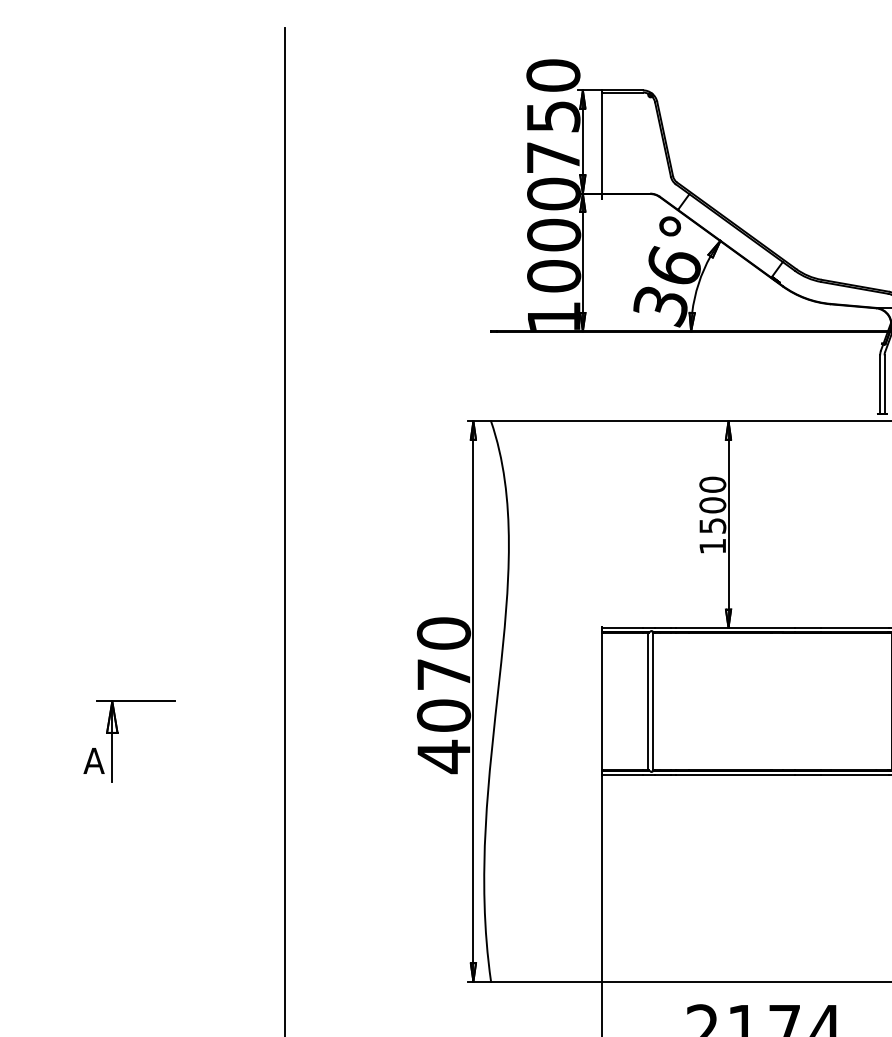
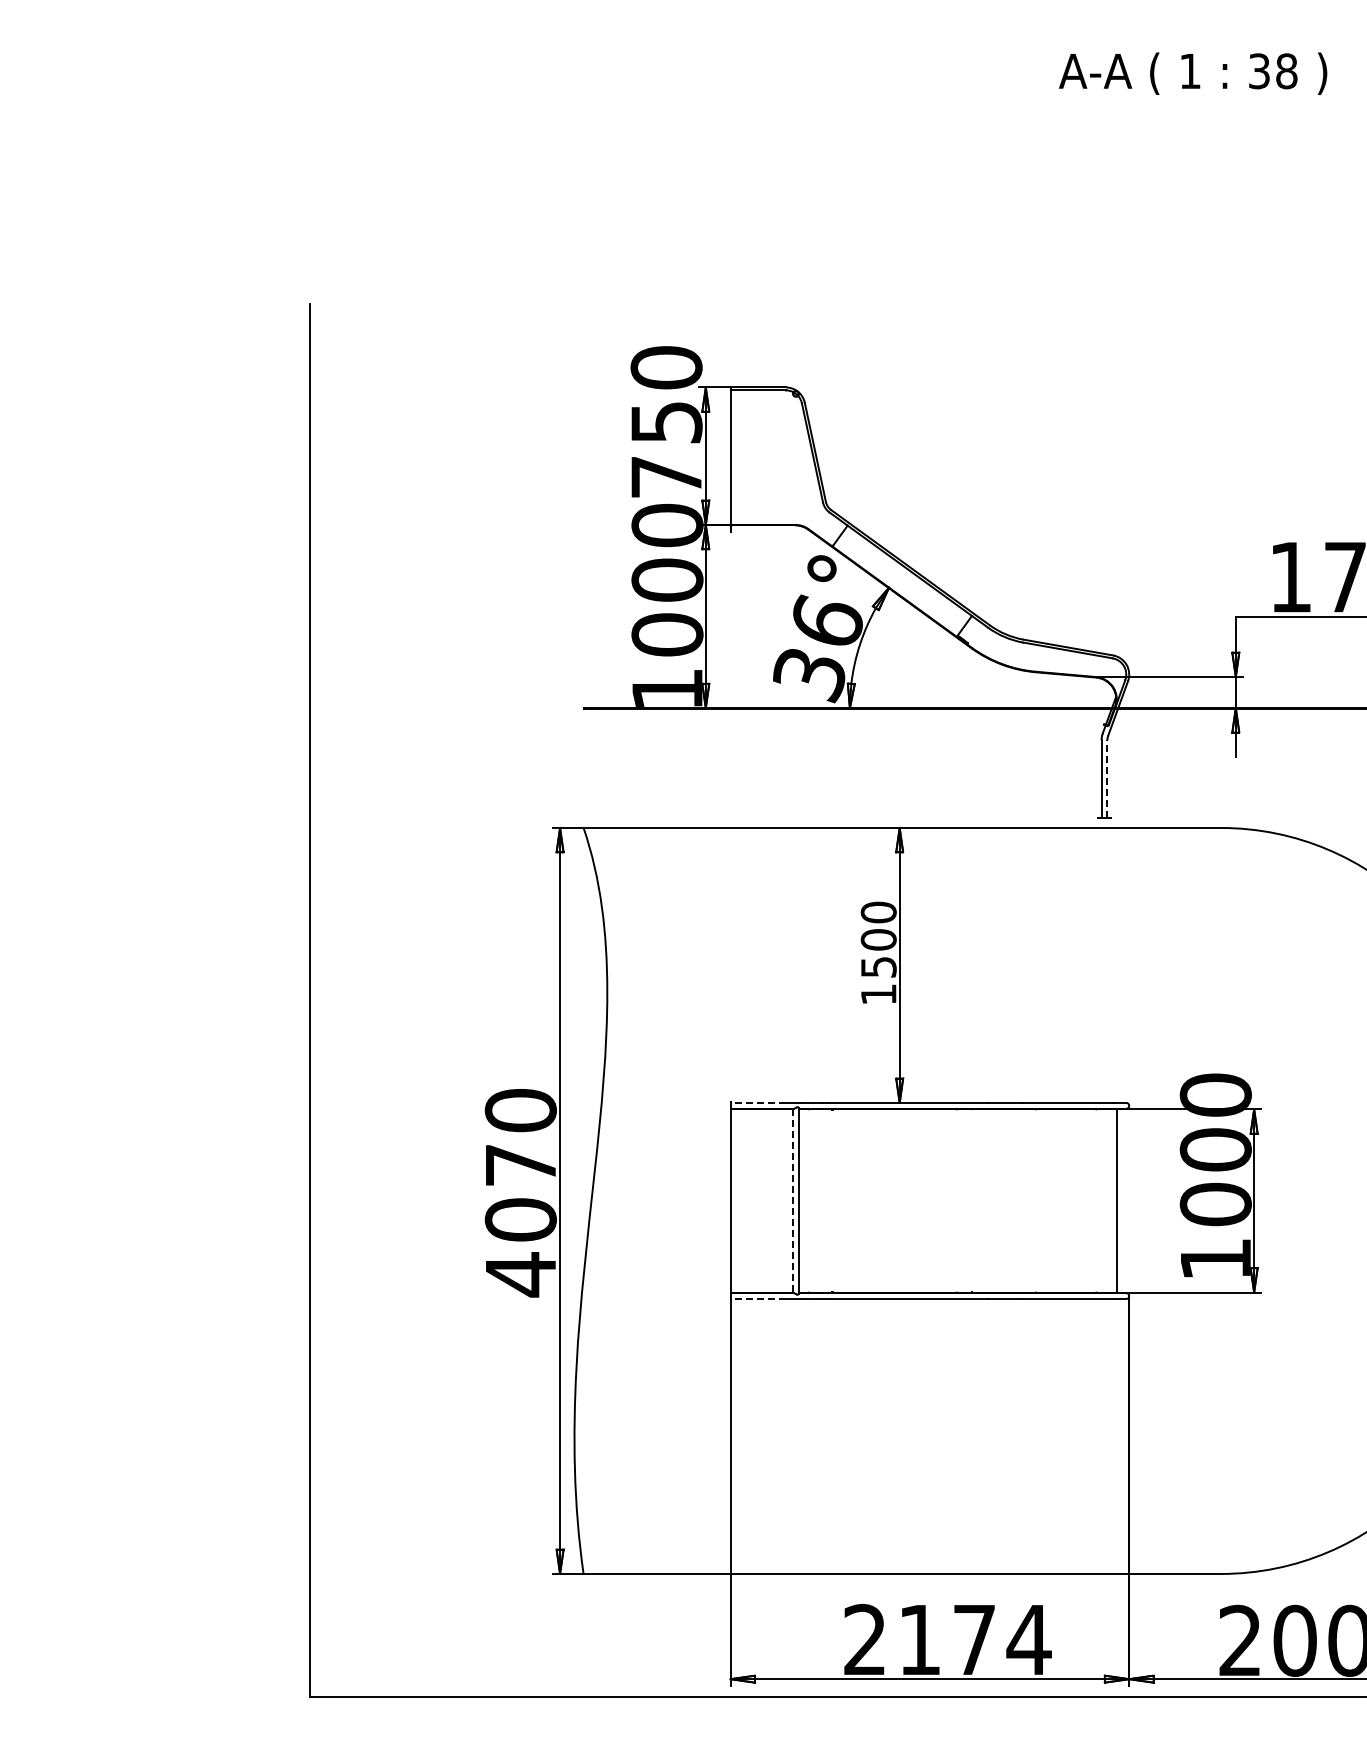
line: (884, 384) -> (1107, 778), solid -> dashed
line: (622, 627) -> (758, 1102), solid -> dashed
line: (648, 701) -> (793, 1200), solid -> dashed
part: (118, 733) -> (87, 1243), removed
line: (622, 775) -> (758, 1299), solid -> dashed

